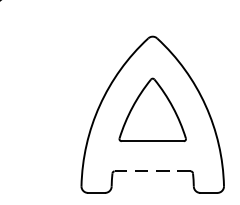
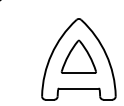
line: (151, 171) -> (78, 88), dashed -> solid

